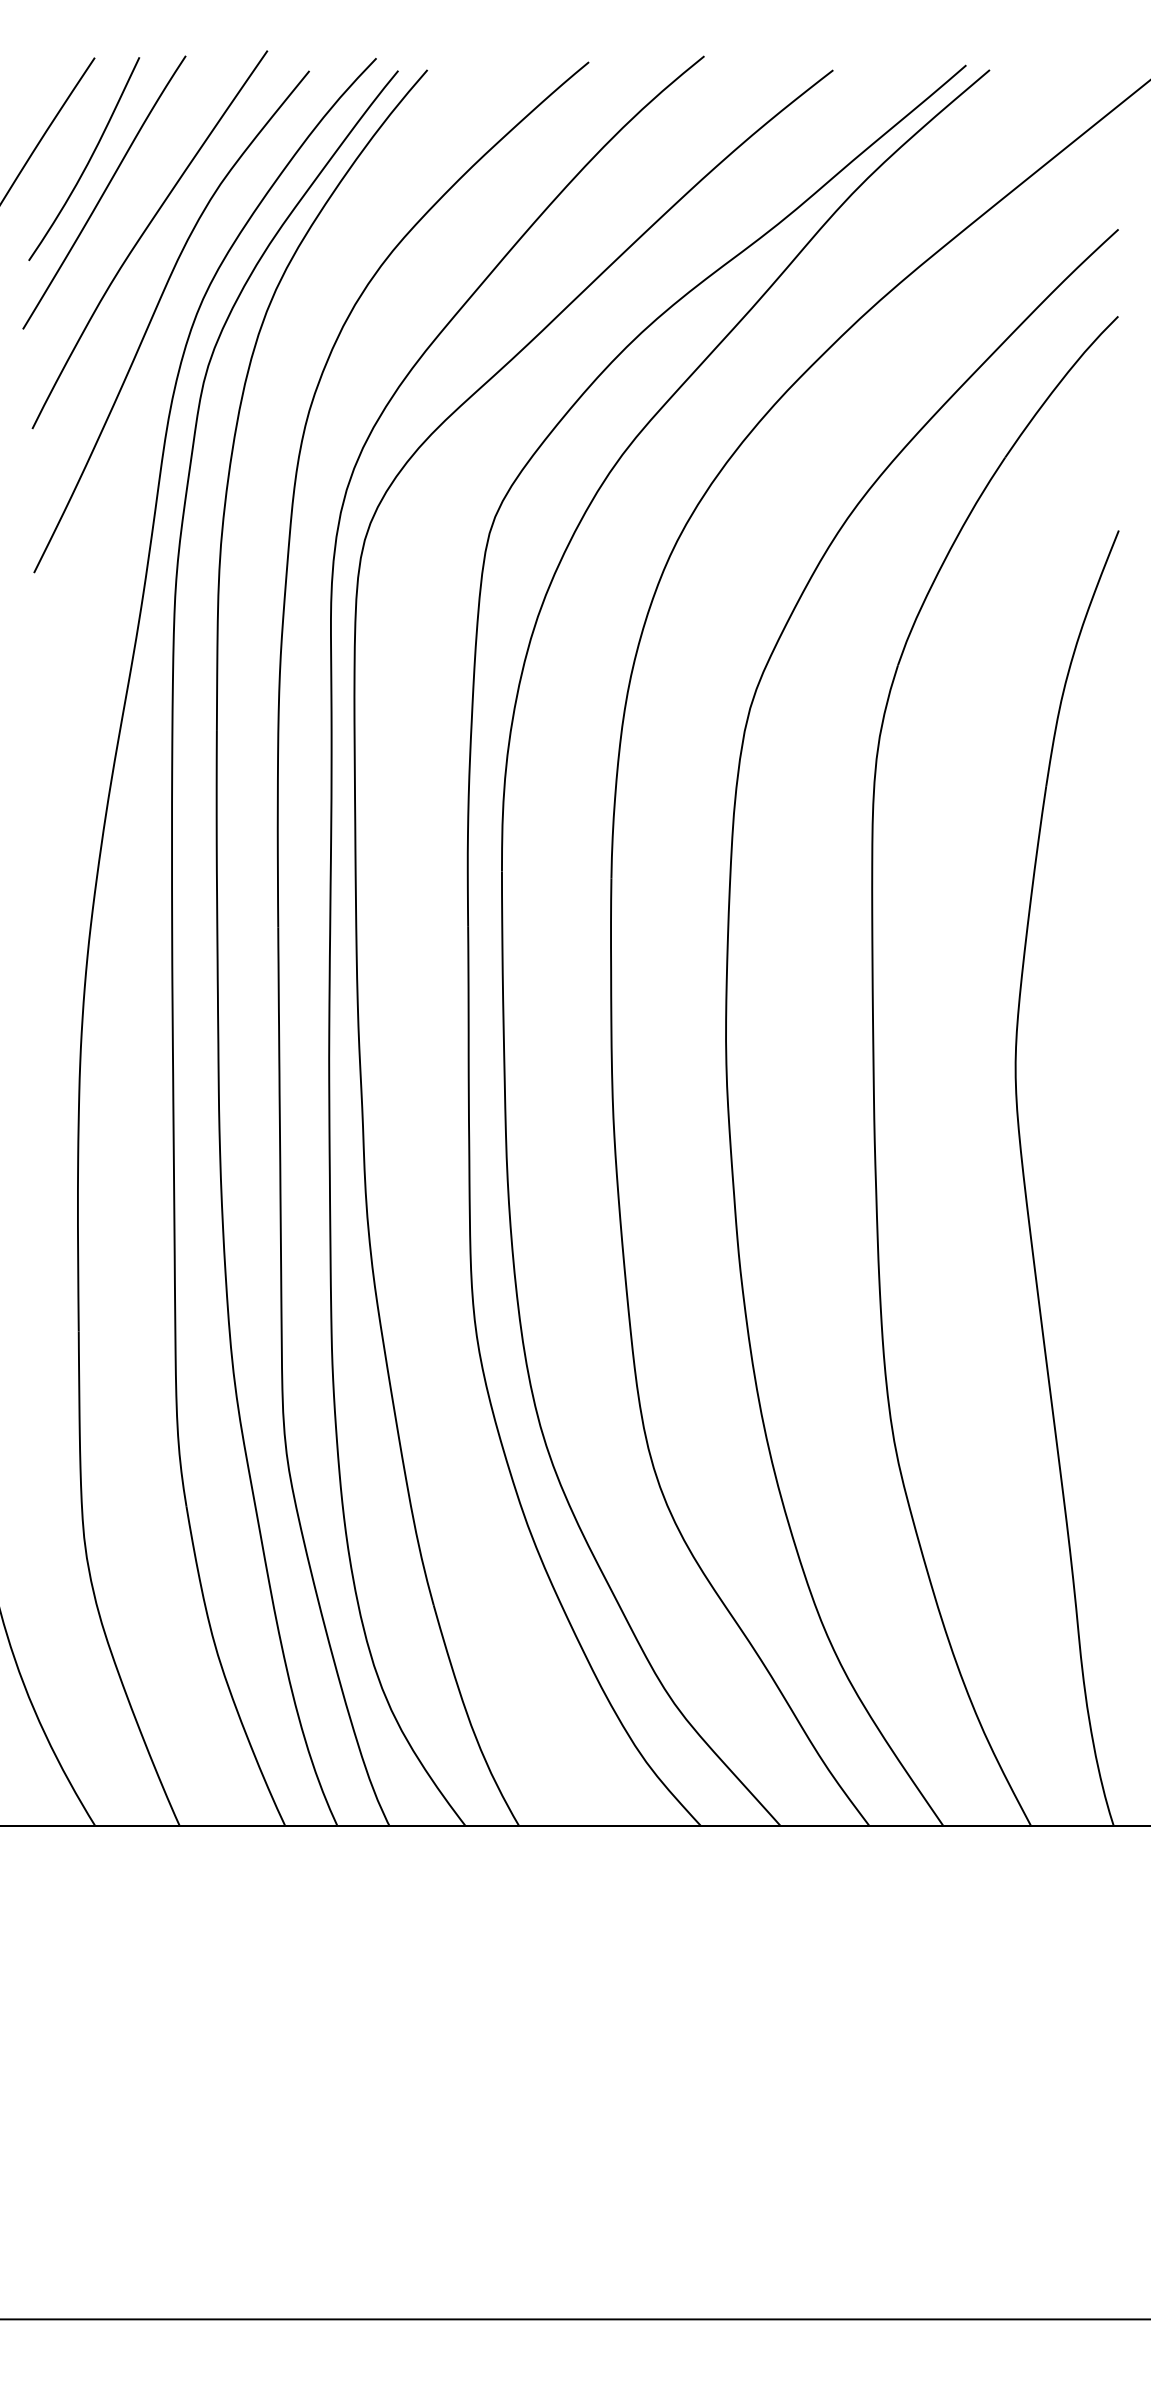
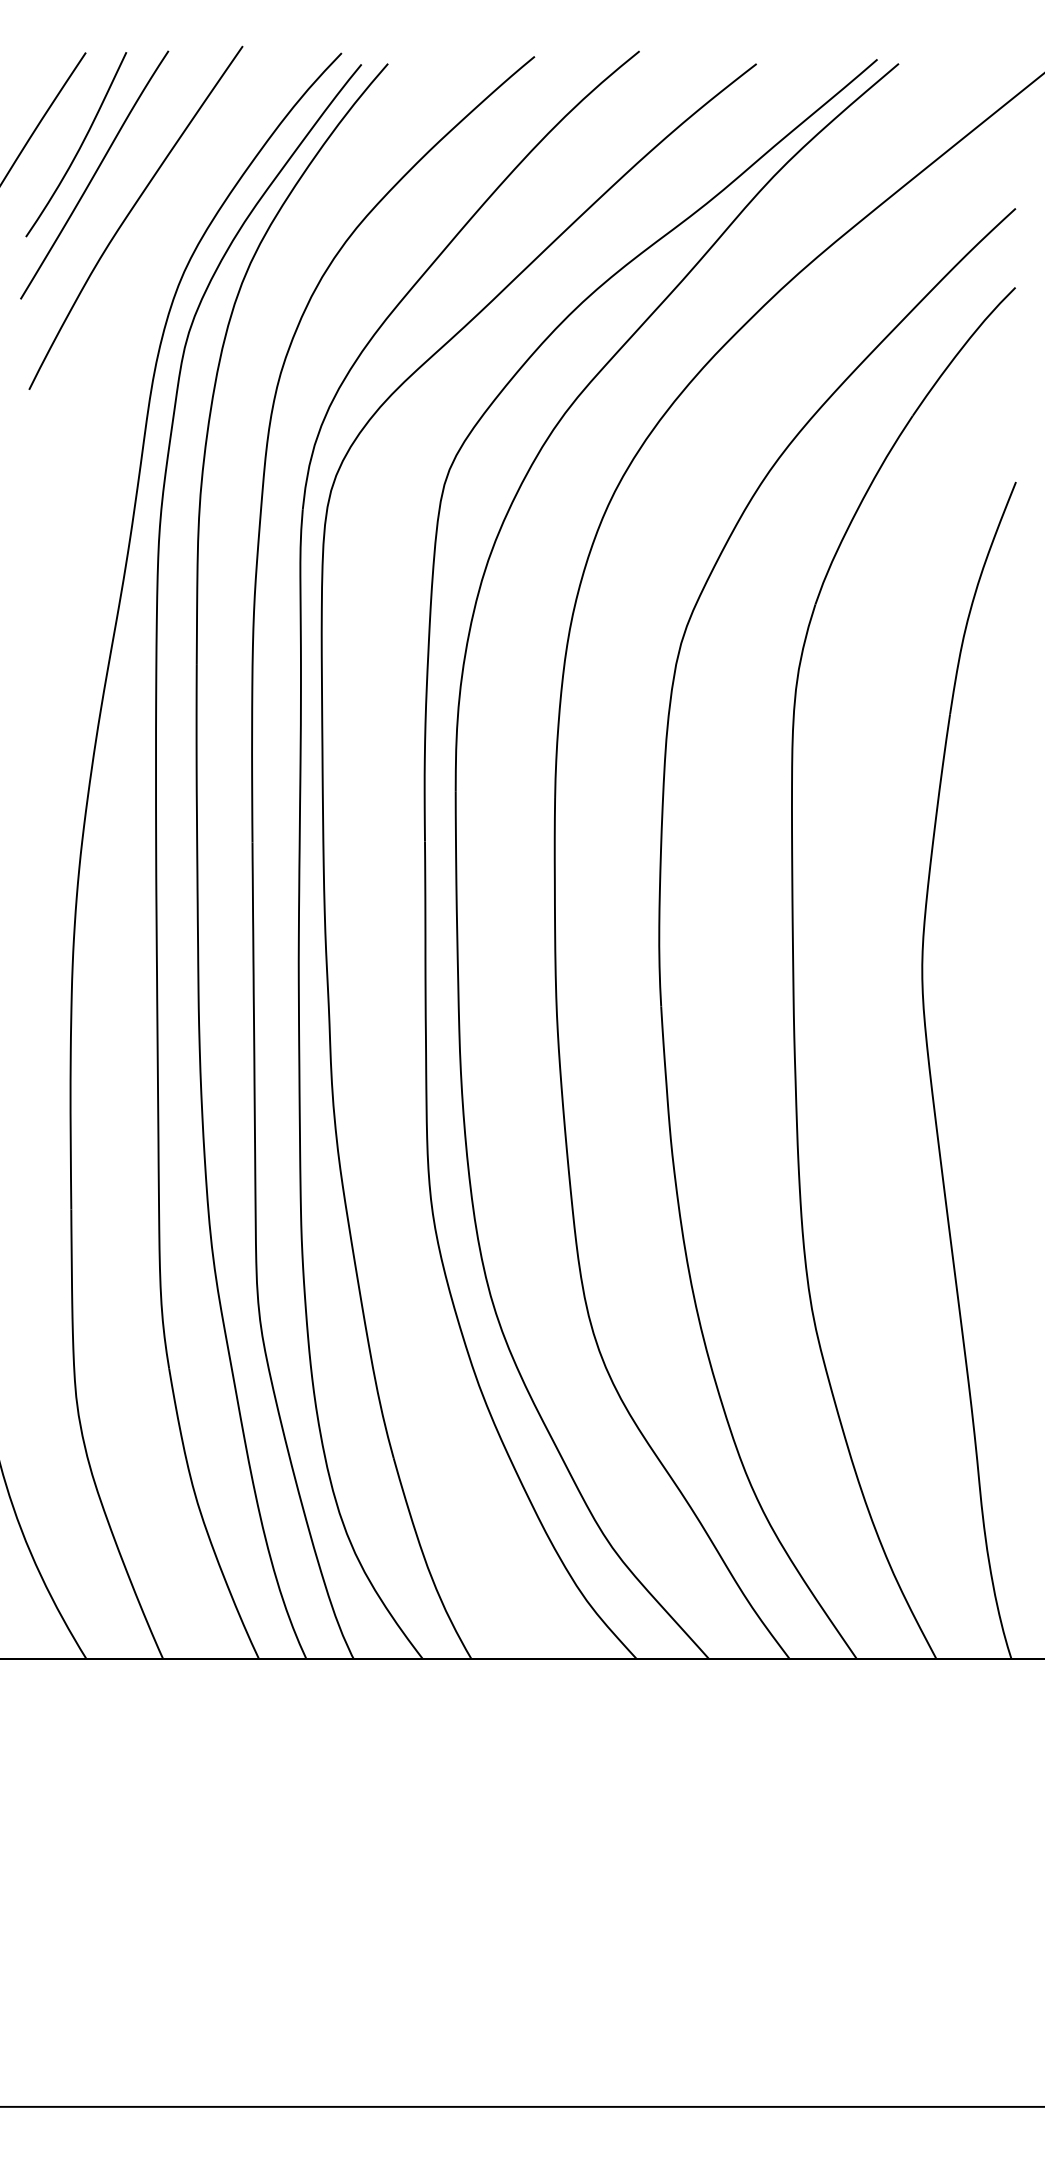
curve: (154, 315) -> (140, 286), removed

